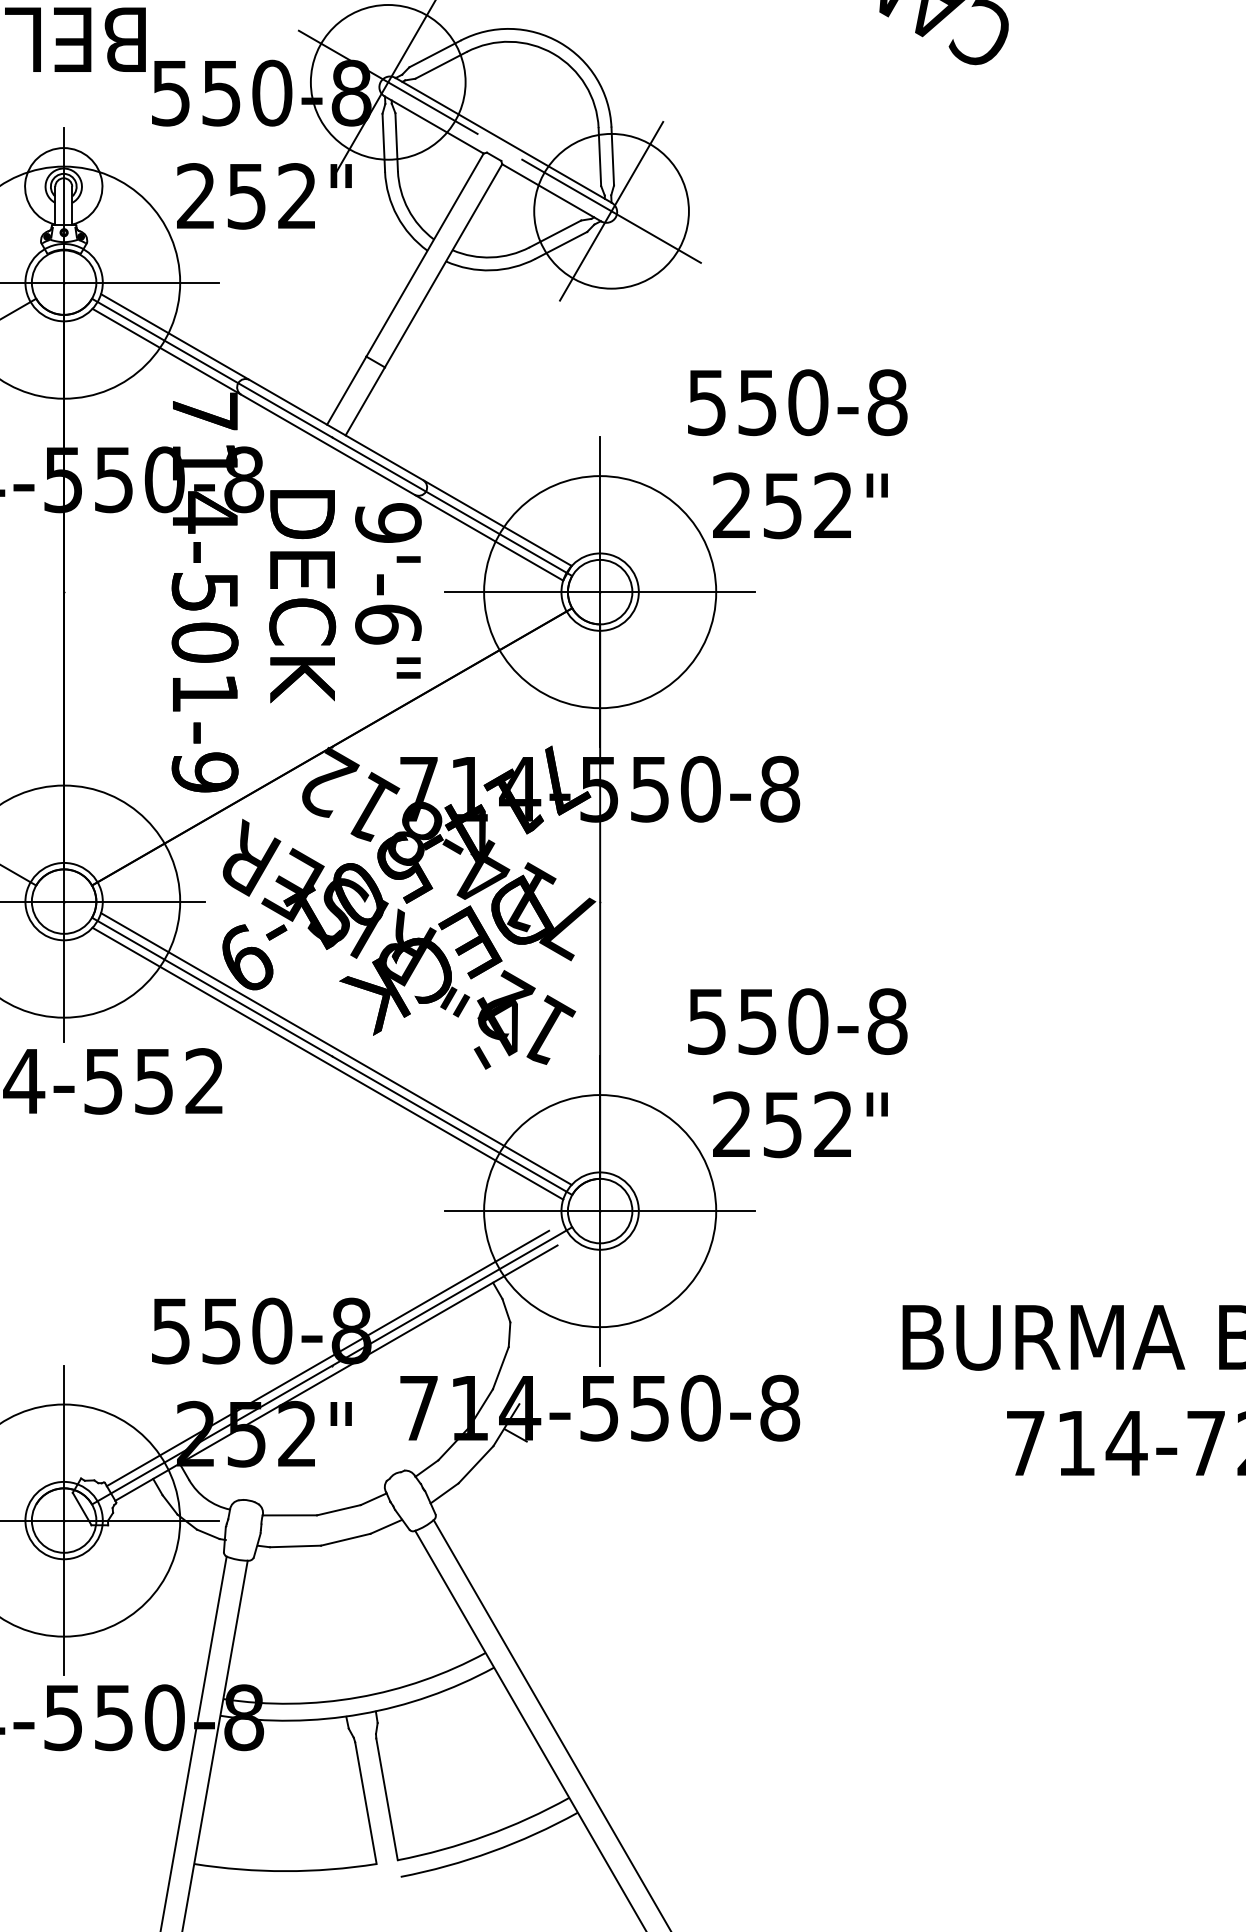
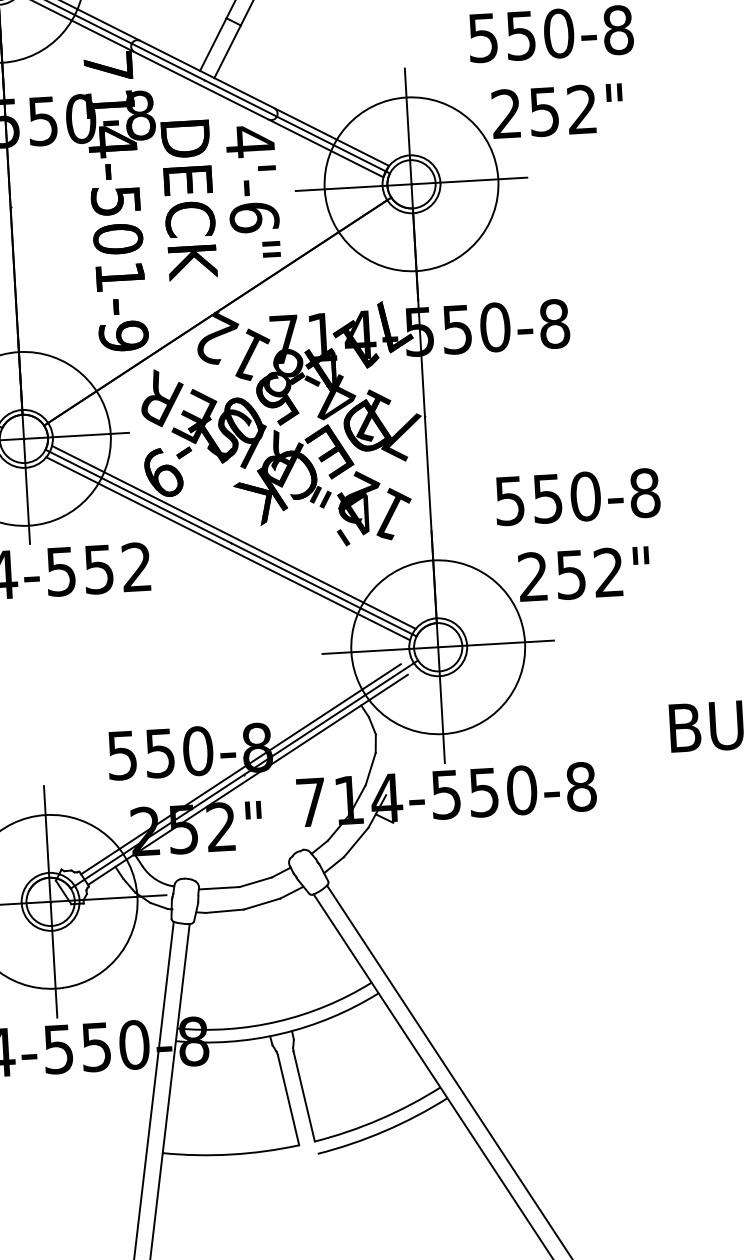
text: (388, 522) -> (250, 141), 9'-6" -> 4'-6"

